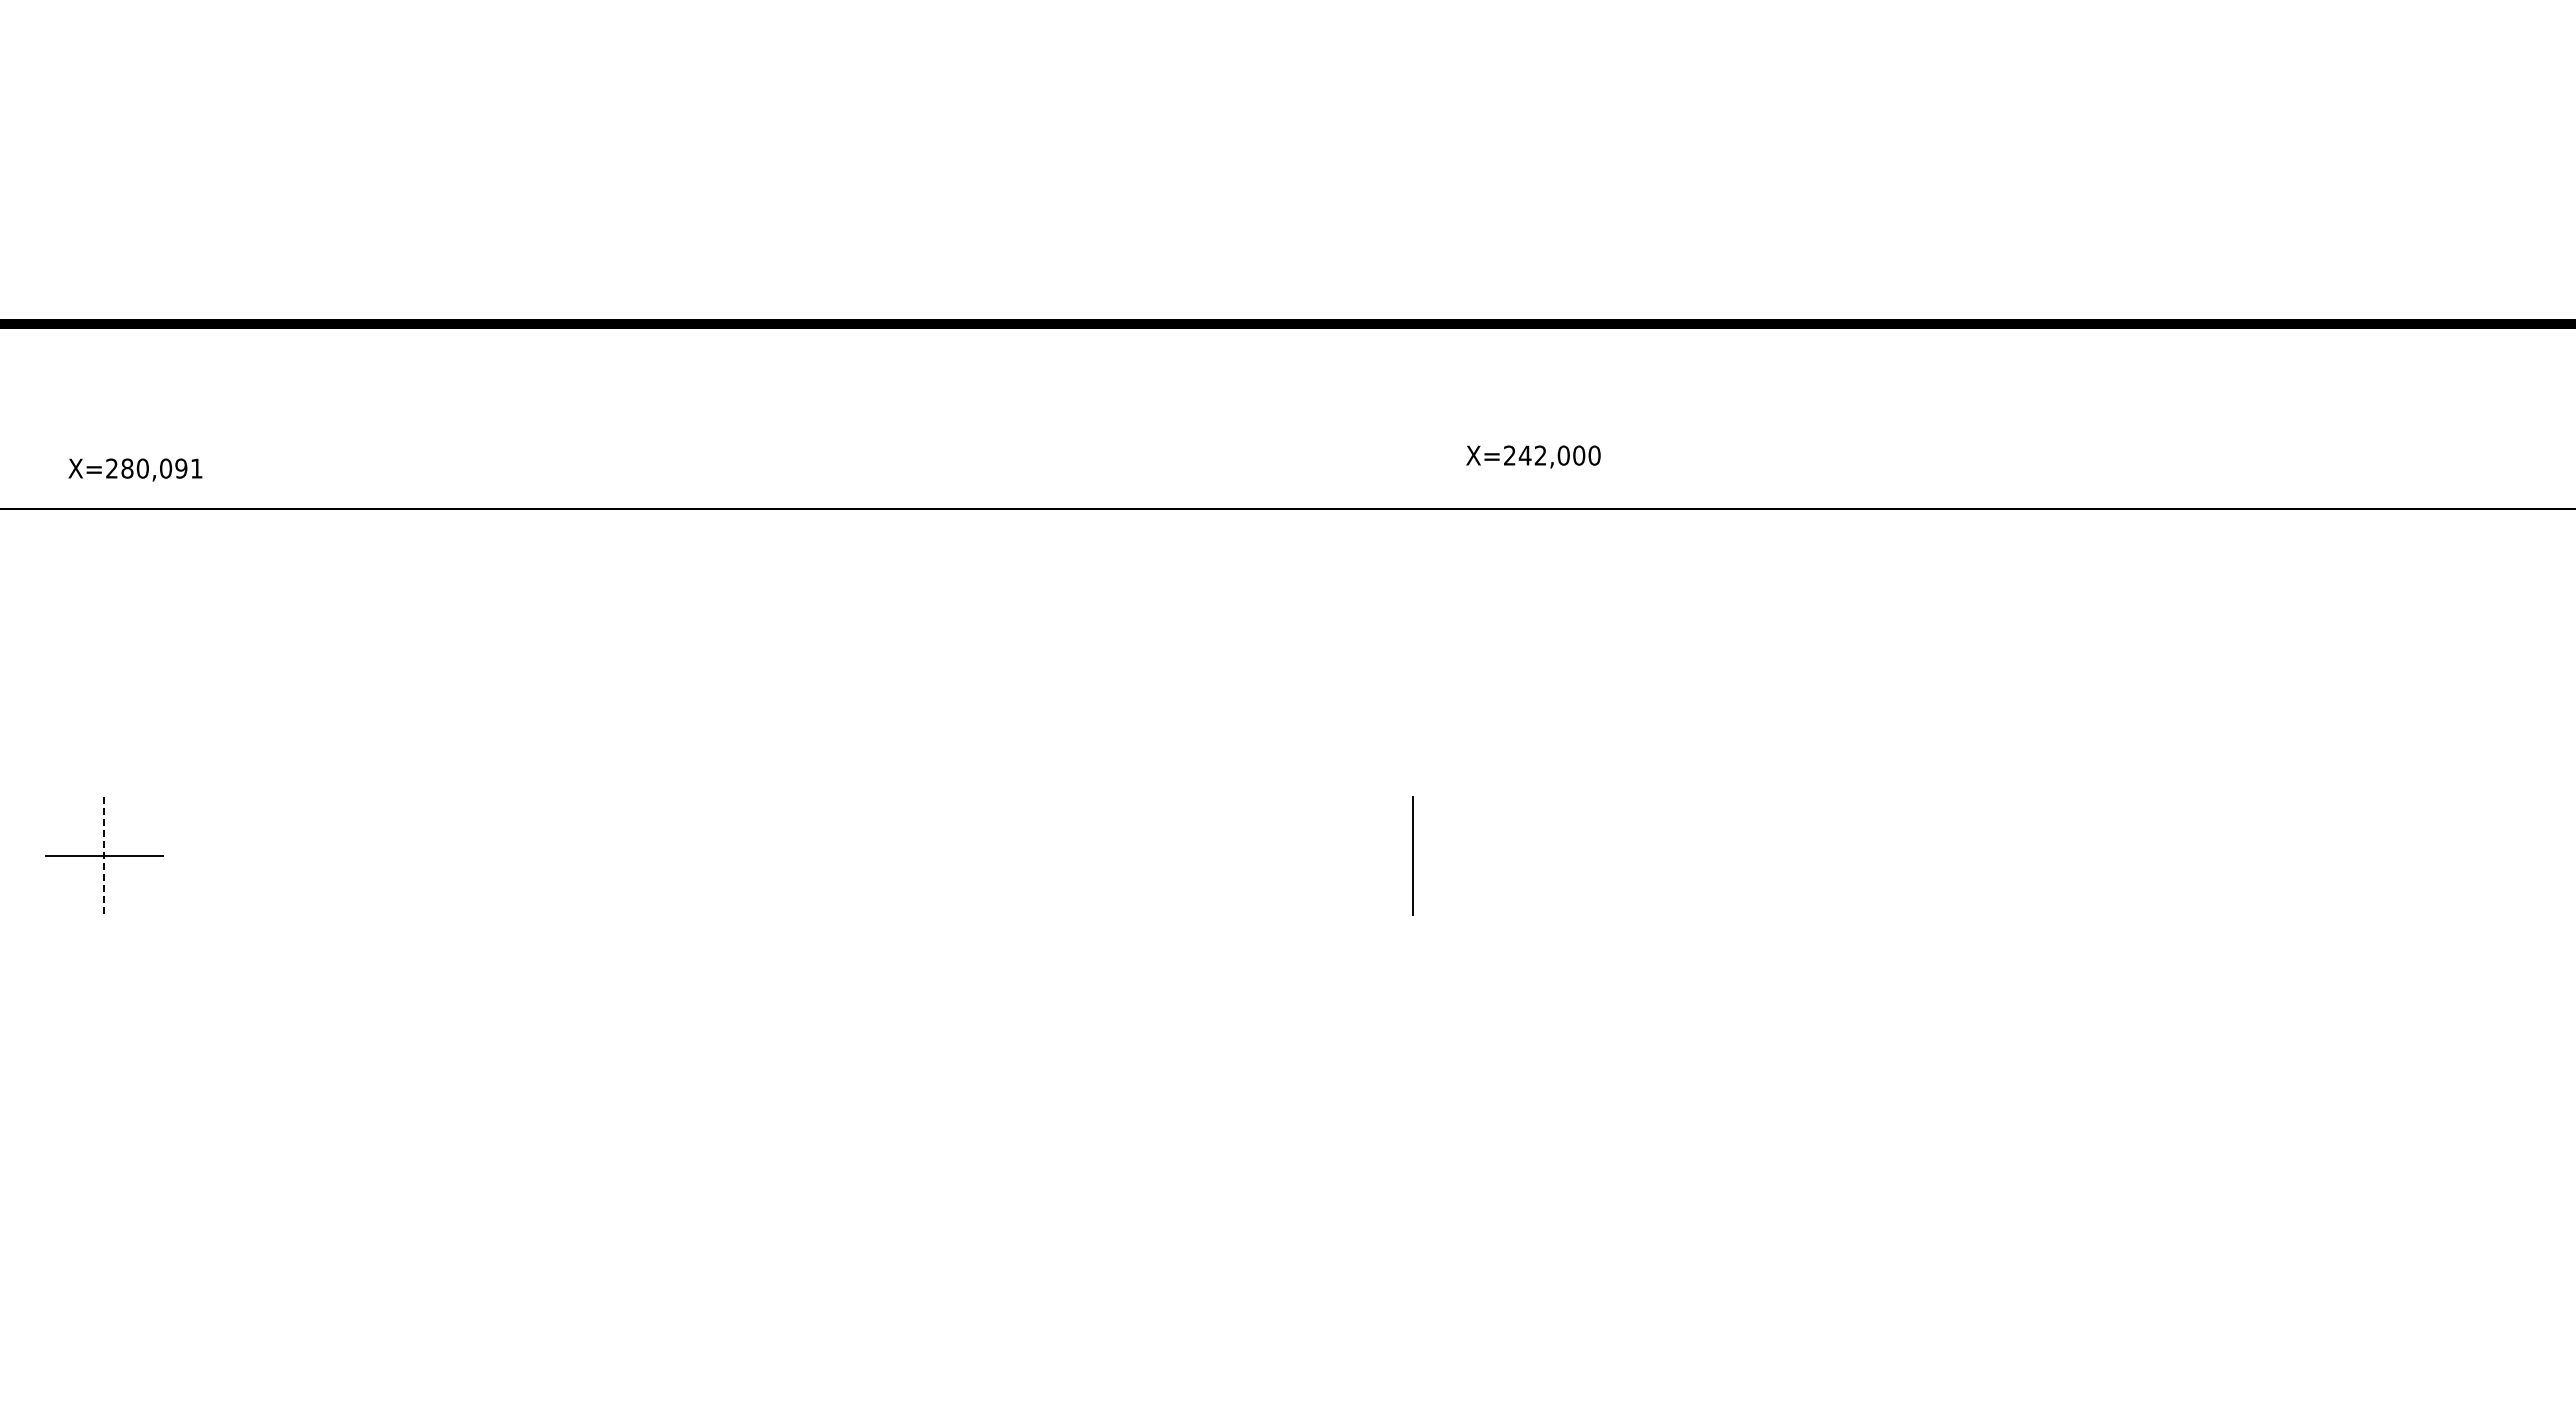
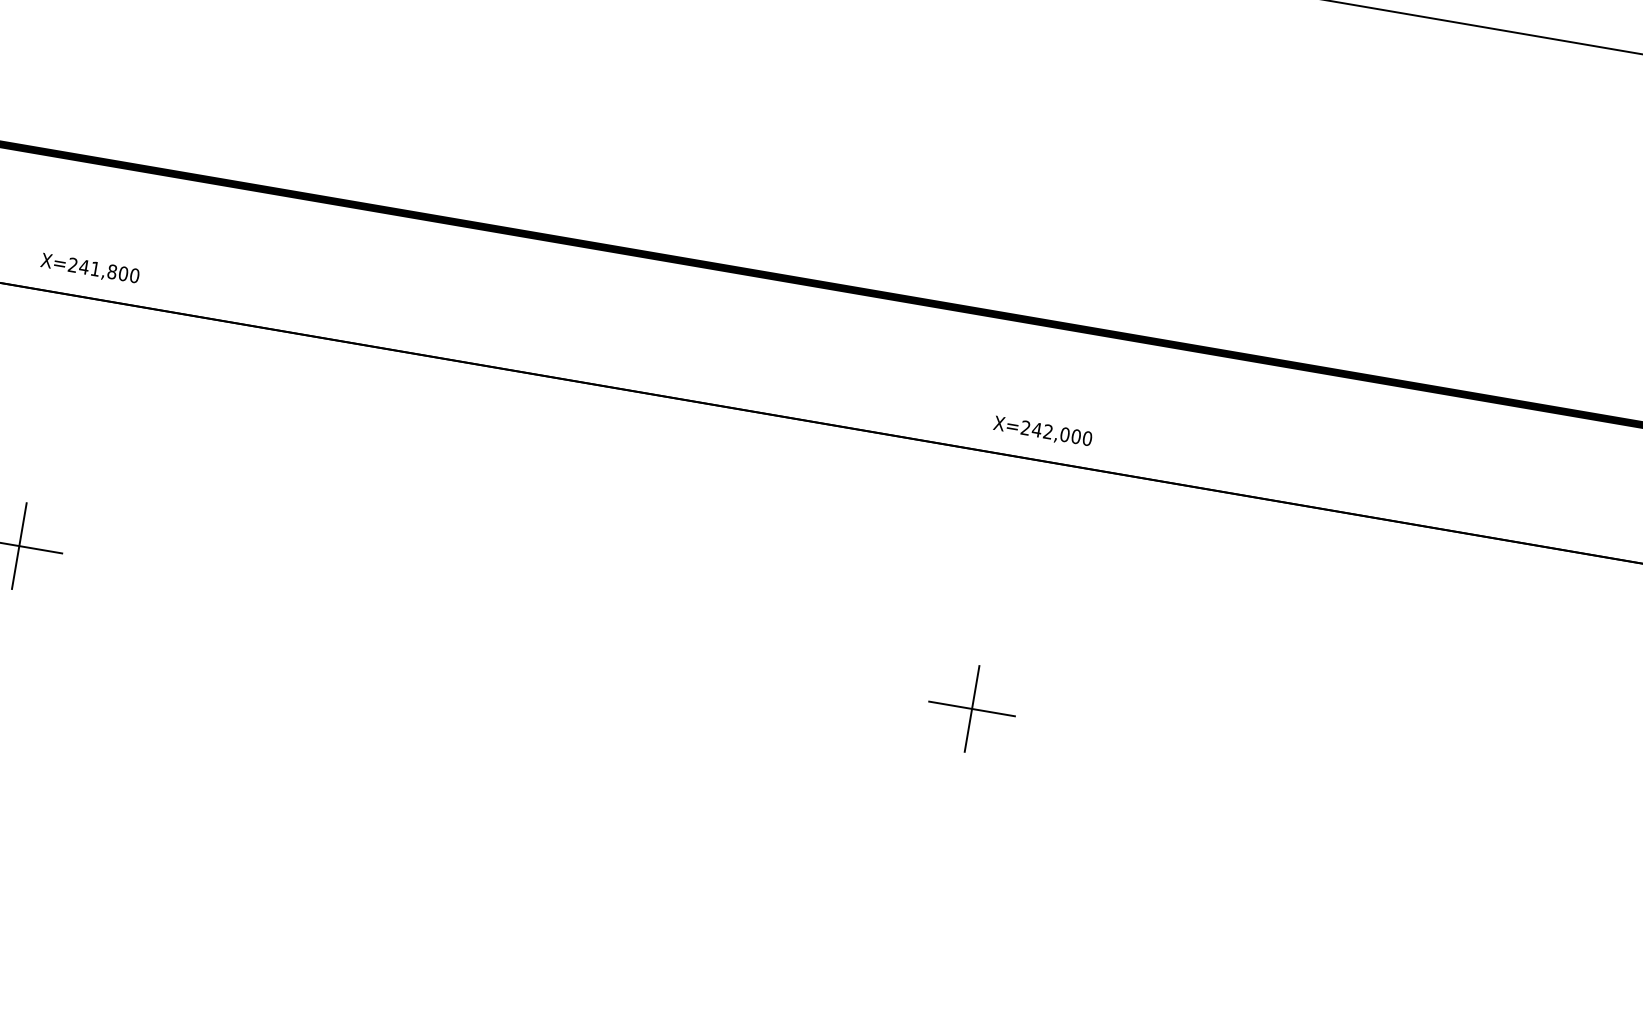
text: (1533, 456) -> (1042, 431), moved
text: (161, 468) -> (109, 271), X=280,091 -> X=241,800
line: (104, 855) -> (19, 545), dashed -> solid
line: (1413, 855) -> (972, 708), added

